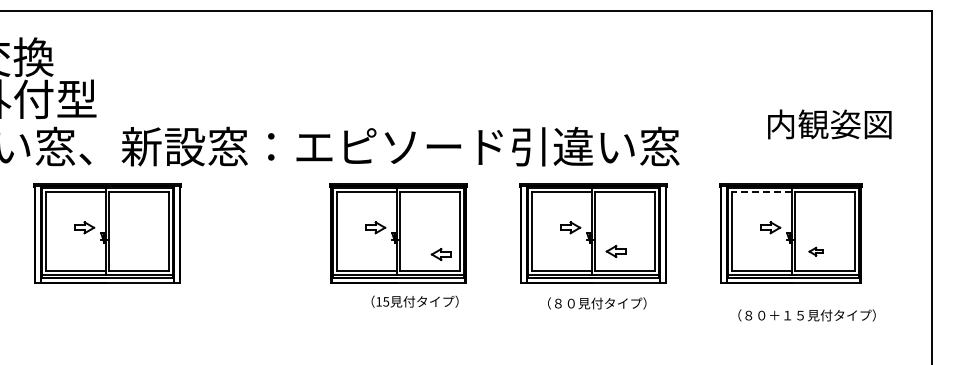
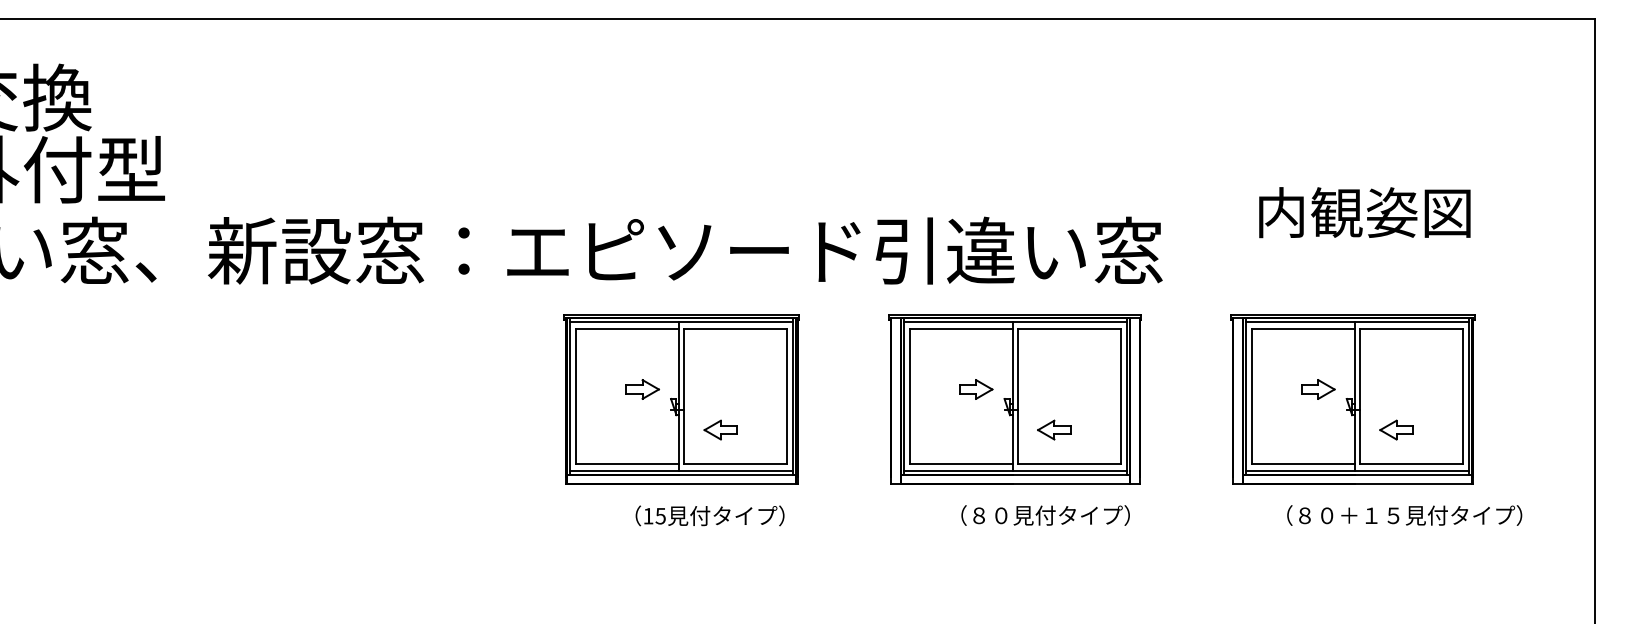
text: (829, 124) -> (1364, 212), moved
line: (761, 192) -> (1302, 329), dashed -> solid
part: (107, 233) -> (183, 399), removed
part: (815, 251) -> (1395, 430), size x1.43
part: (440, 254) -> (719, 430), moved
text: (597, 303) -> (1046, 515), moved
text: (806, 315) -> (1403, 515), moved

